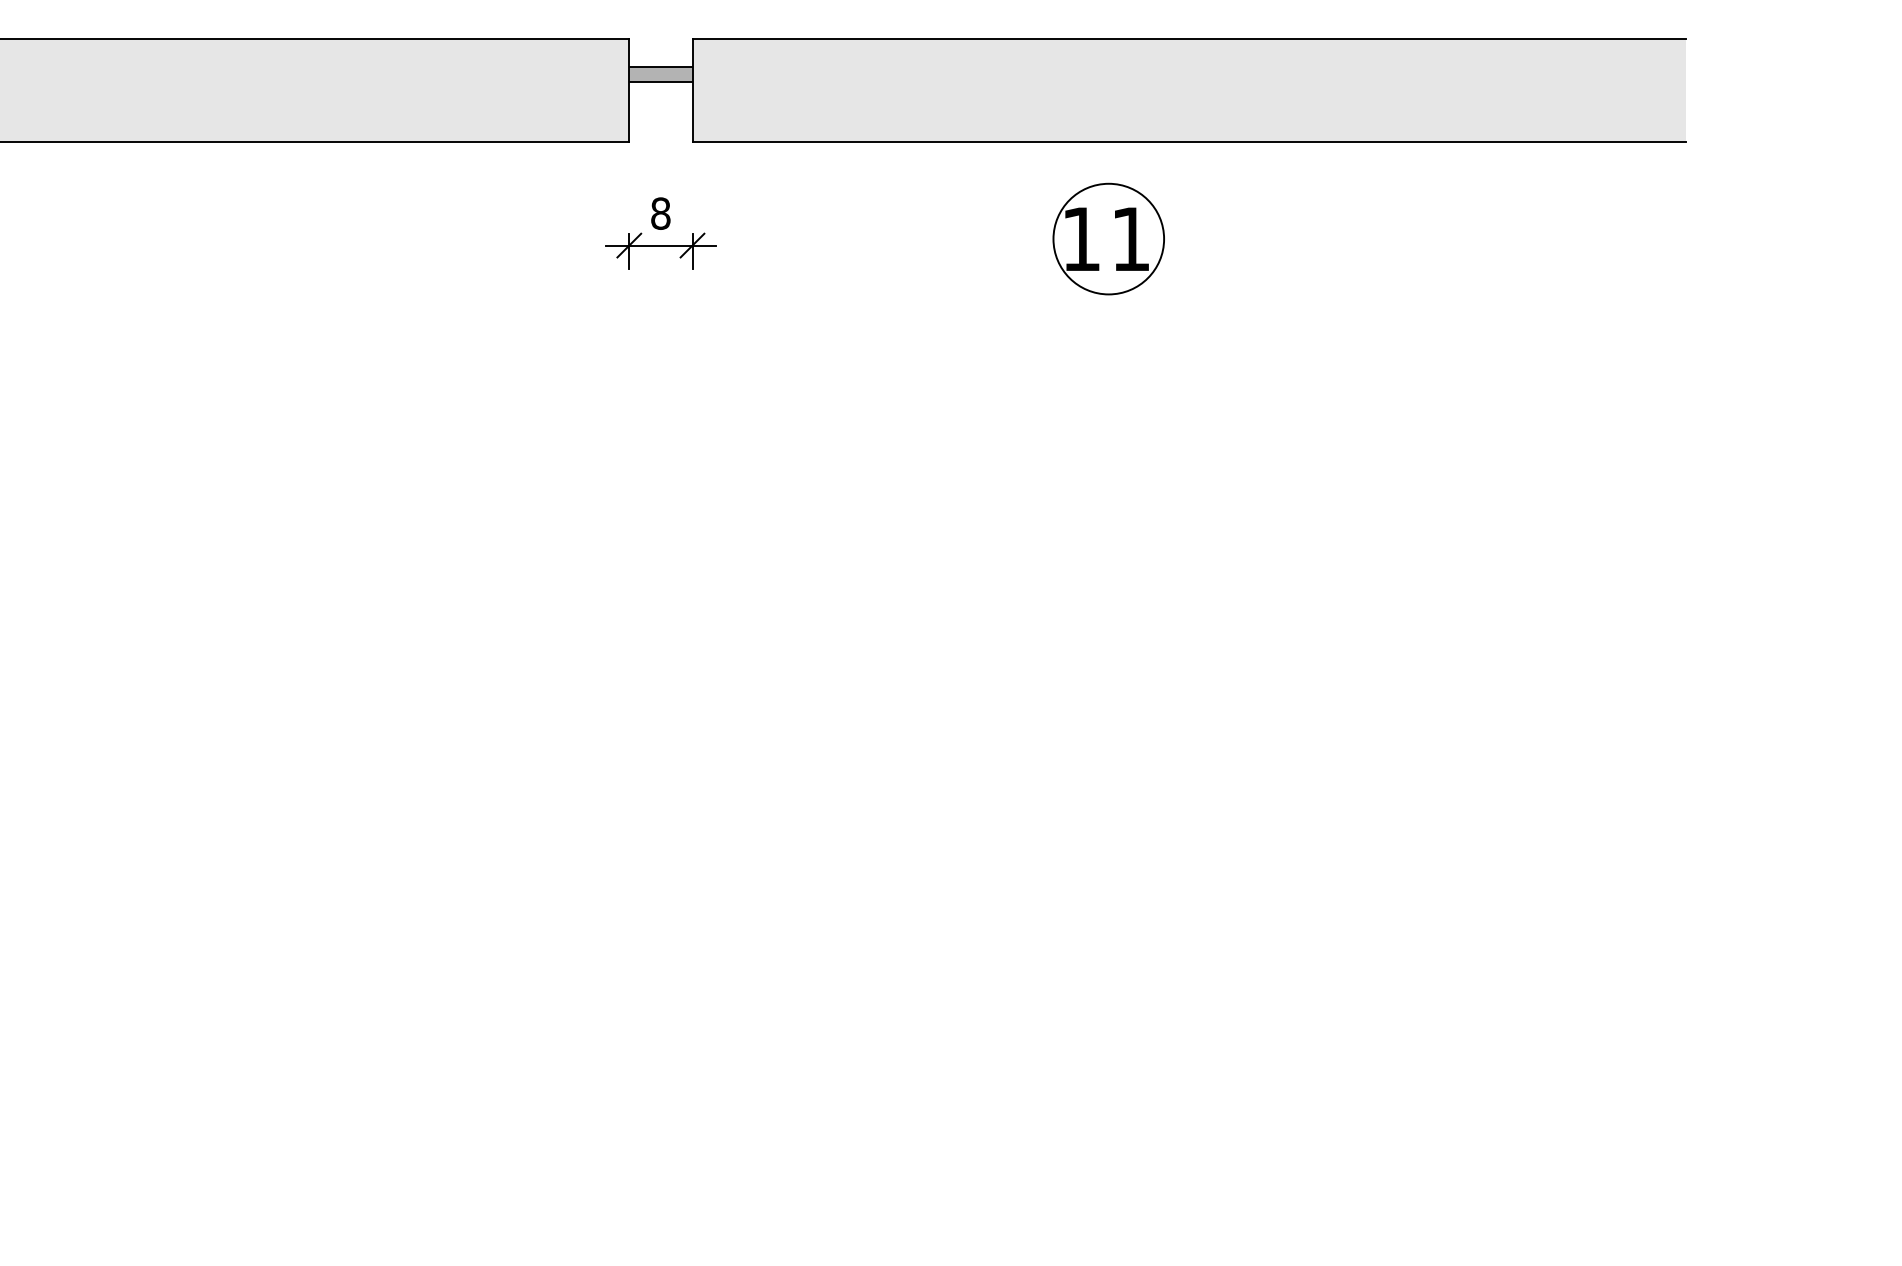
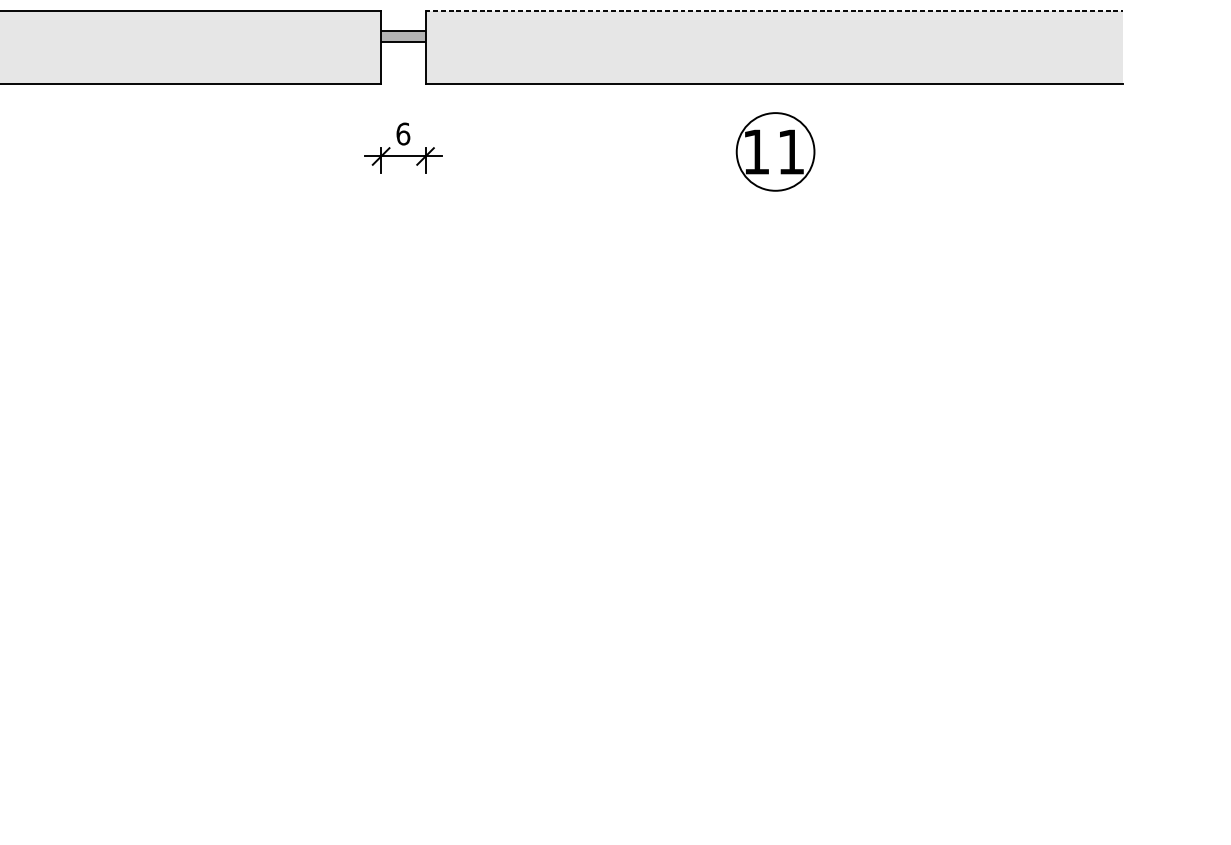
line: (1189, 39) -> (774, 11), solid -> dashed
text: (660, 213) -> (403, 133), 8 -> 6
part: (1108, 238) -> (775, 151), moved

